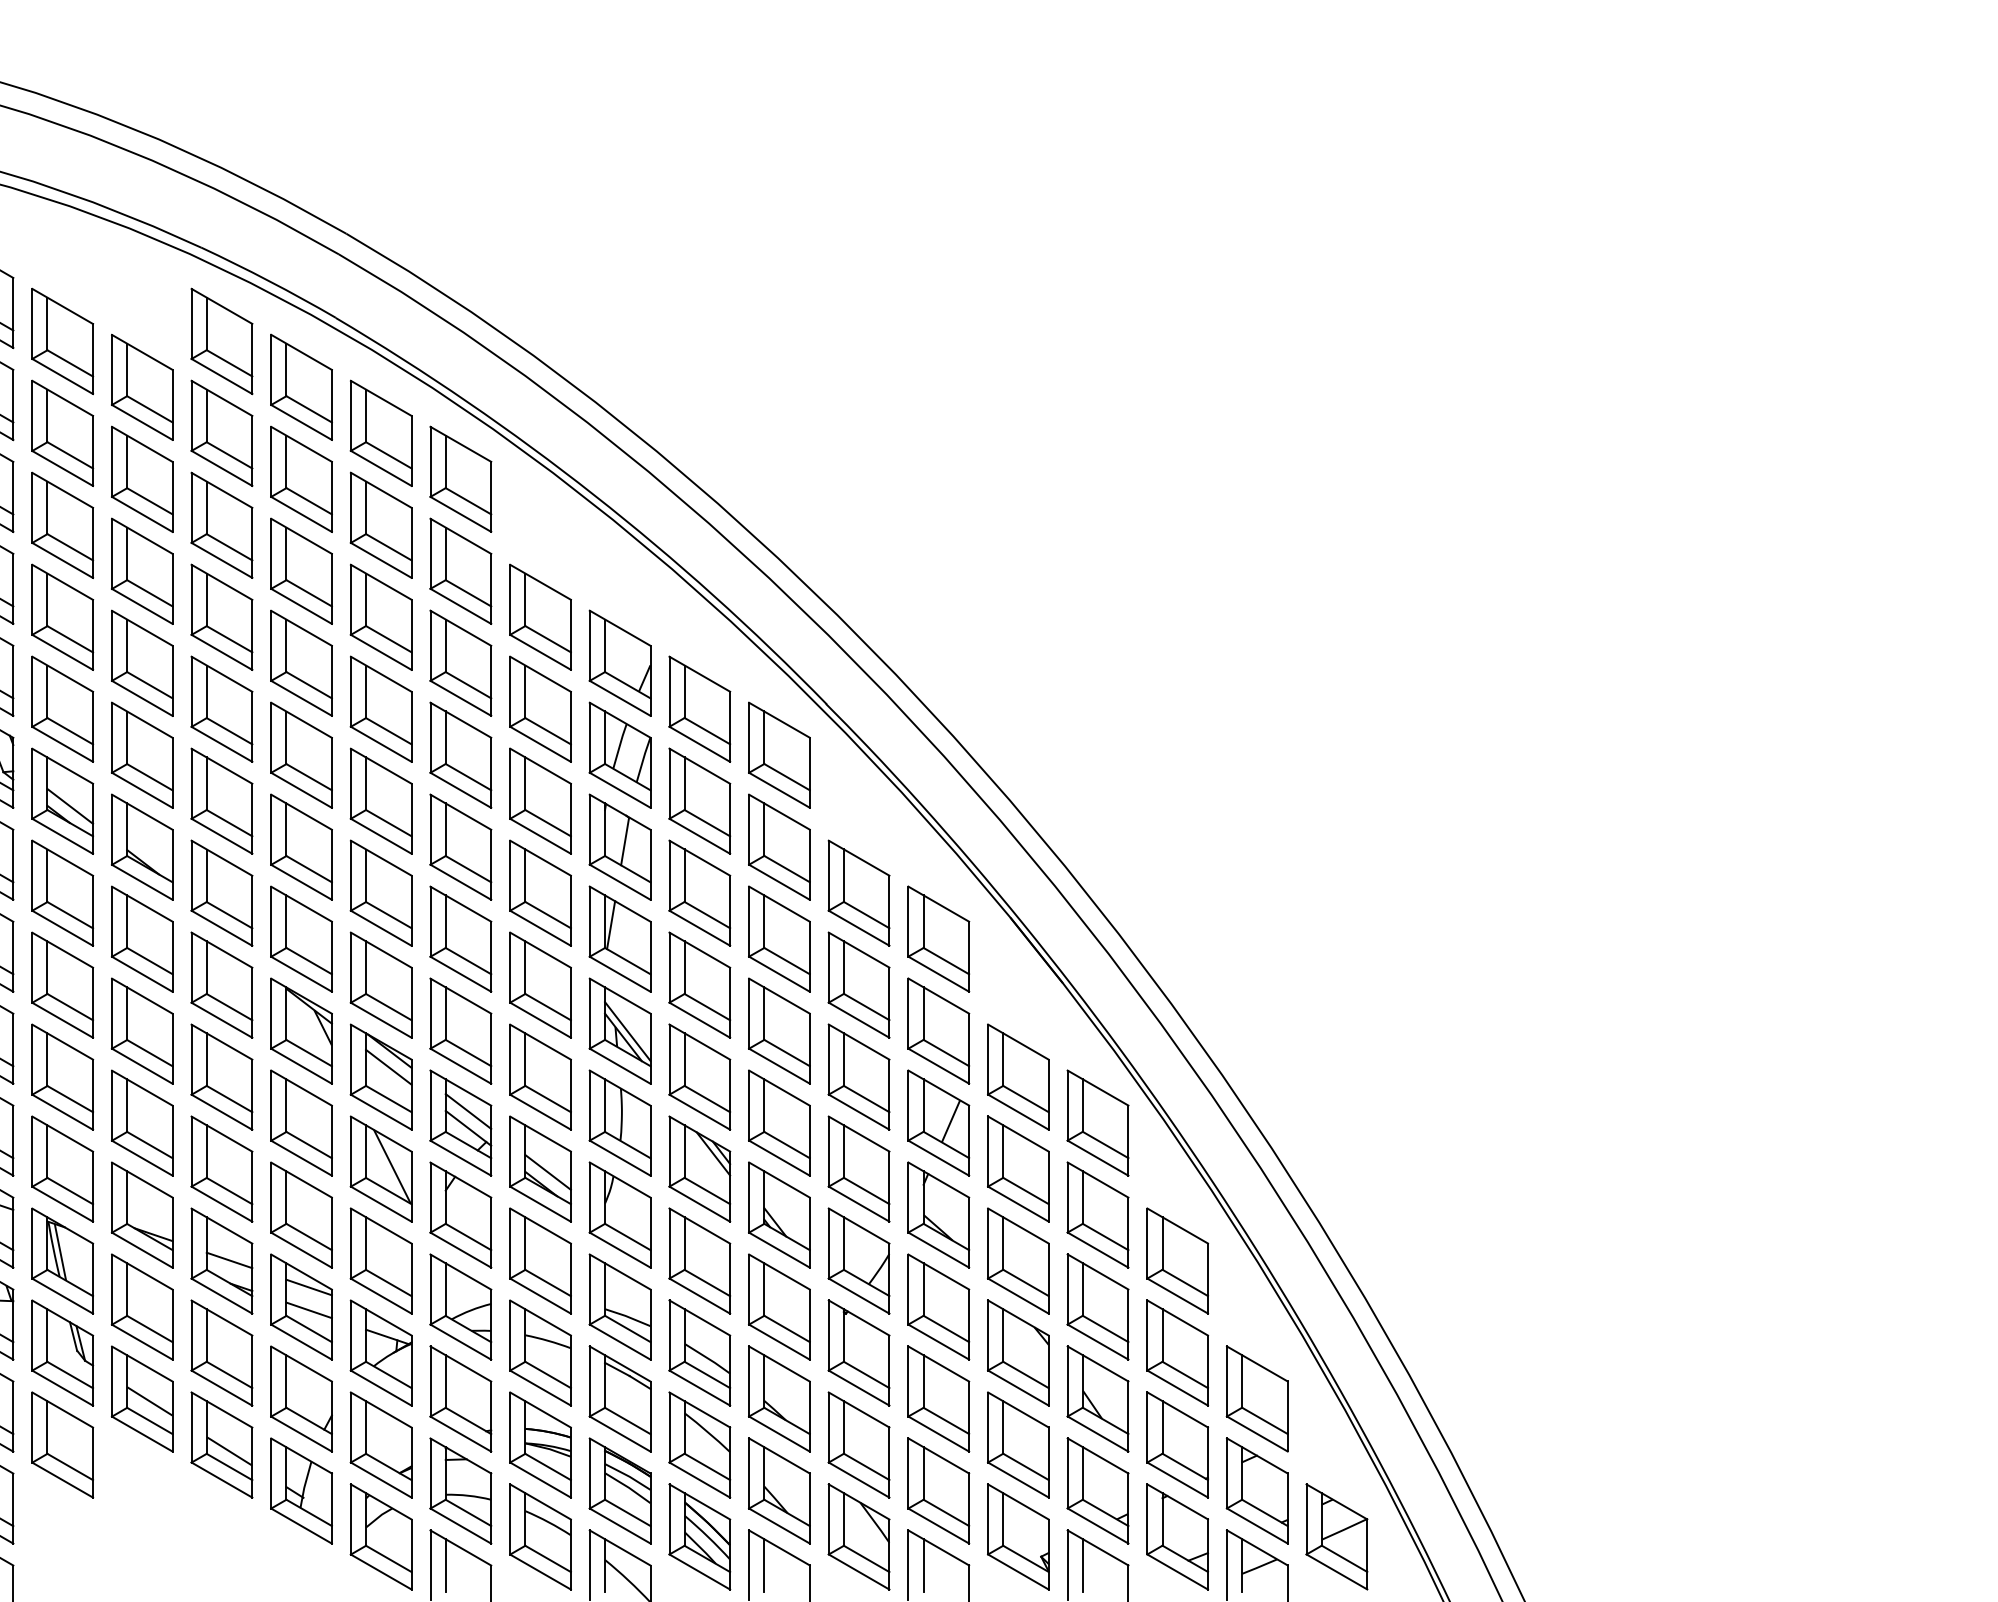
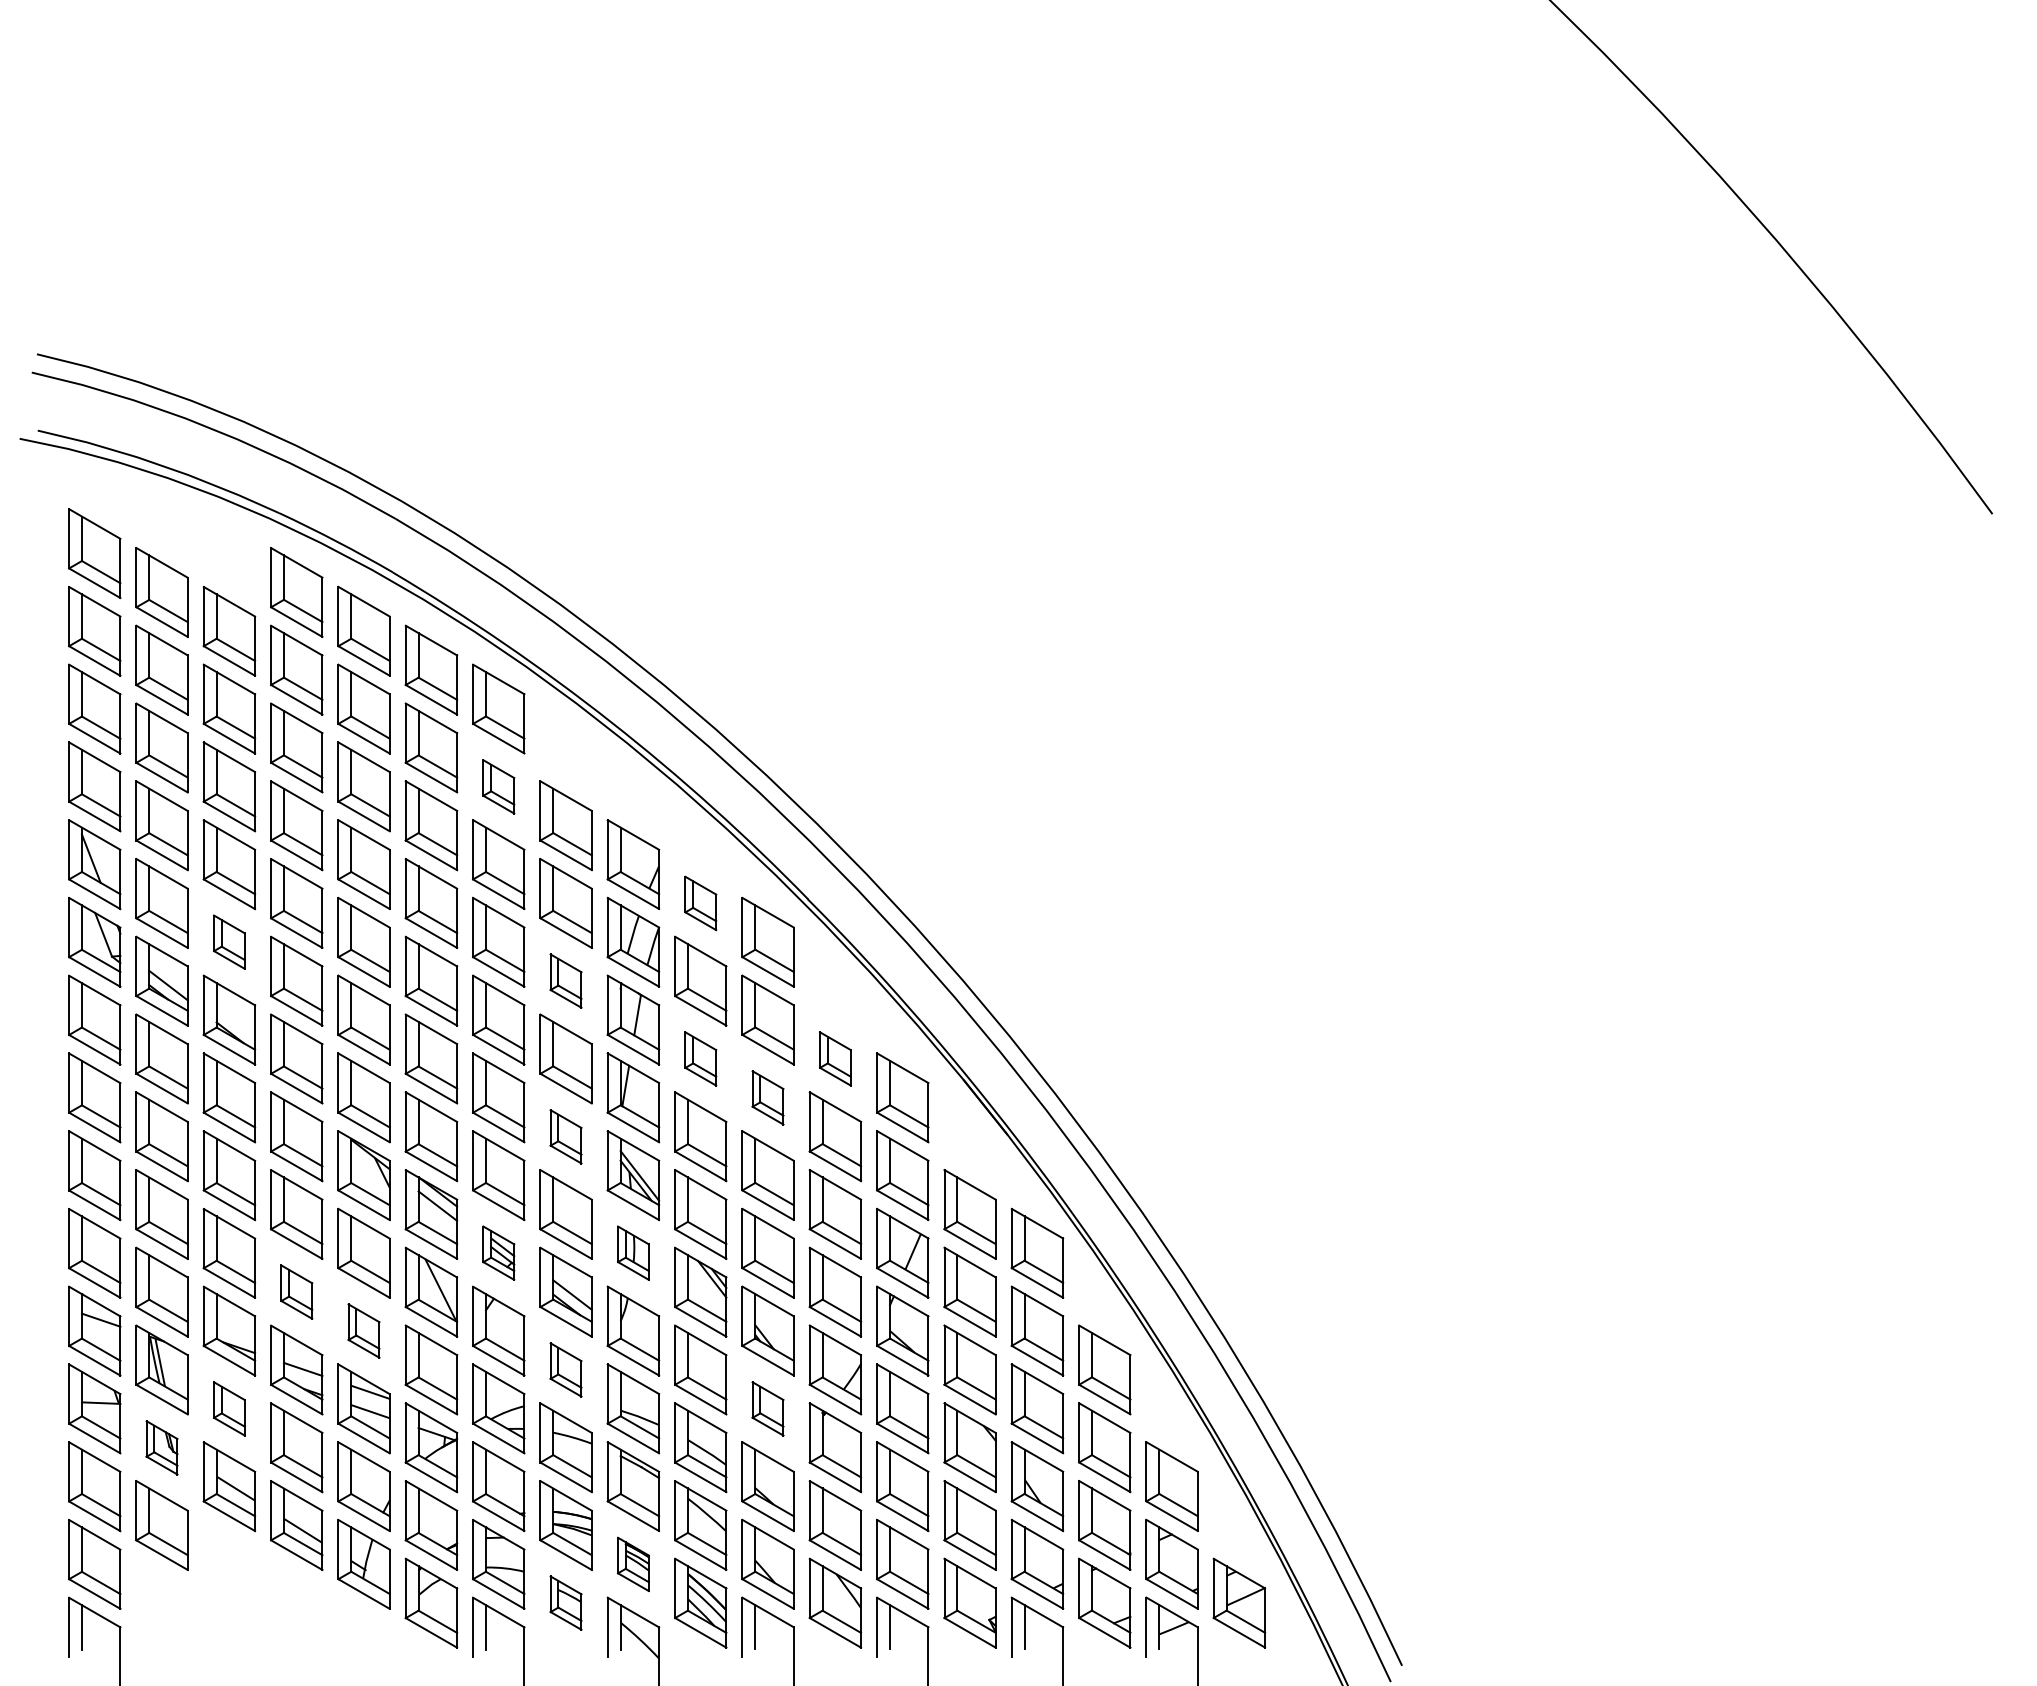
part: (460, 570) -> (498, 786), size x0.6
part: (699, 709) -> (700, 903), size x0.6
part: (142, 754) -> (229, 941), size x0.6
part: (539, 800) -> (565, 980), size x0.6
part: (699, 892) -> (700, 1058), size x0.6
part: (859, 892) -> (835, 1058), size x0.6
part: (778, 938) -> (767, 1097), size x0.6
part: (539, 984) -> (565, 1136), size x0.6
part: (460, 1122) -> (498, 1252), size x0.6
part: (620, 1122) -> (633, 1252), size x0.6
part: (221, 1168) -> (296, 1291), size x0.6
part: (300, 1214) -> (363, 1330), size x0.6
part: (539, 1260) -> (565, 1369), size x0.6
part: (142, 1306) -> (229, 1408), size x0.6
part: (778, 1306) -> (767, 1408), size x0.6
part: (61, 1352) -> (161, 1447), size x0.6
part: (620, 1491) -> (633, 1564), size x0.6
part: (539, 1536) -> (565, 1602), size x0.6

